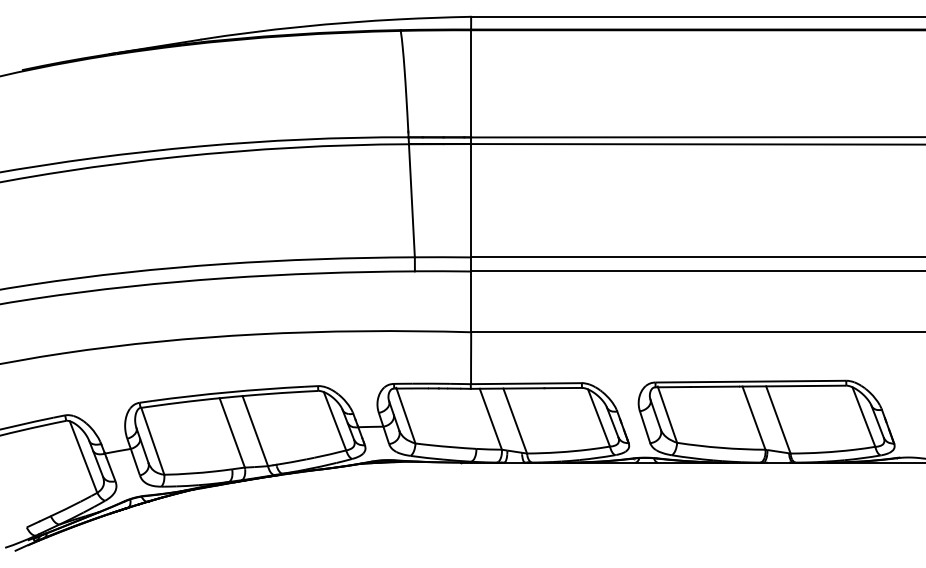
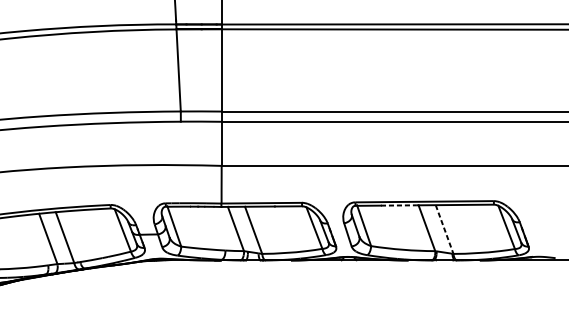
line: (715, 386) -> (398, 205), solid -> dashed
line: (778, 419) -> (444, 229), solid -> dashed

